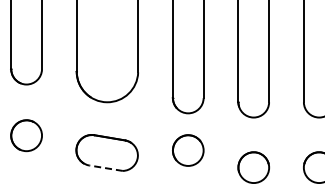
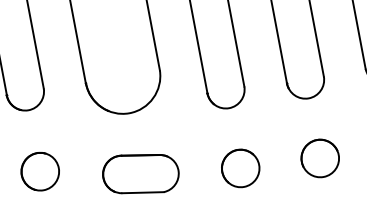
part: (188, 150) -> (240, 168), moved
line: (106, 168) -> (143, 192), dashed -> solid

